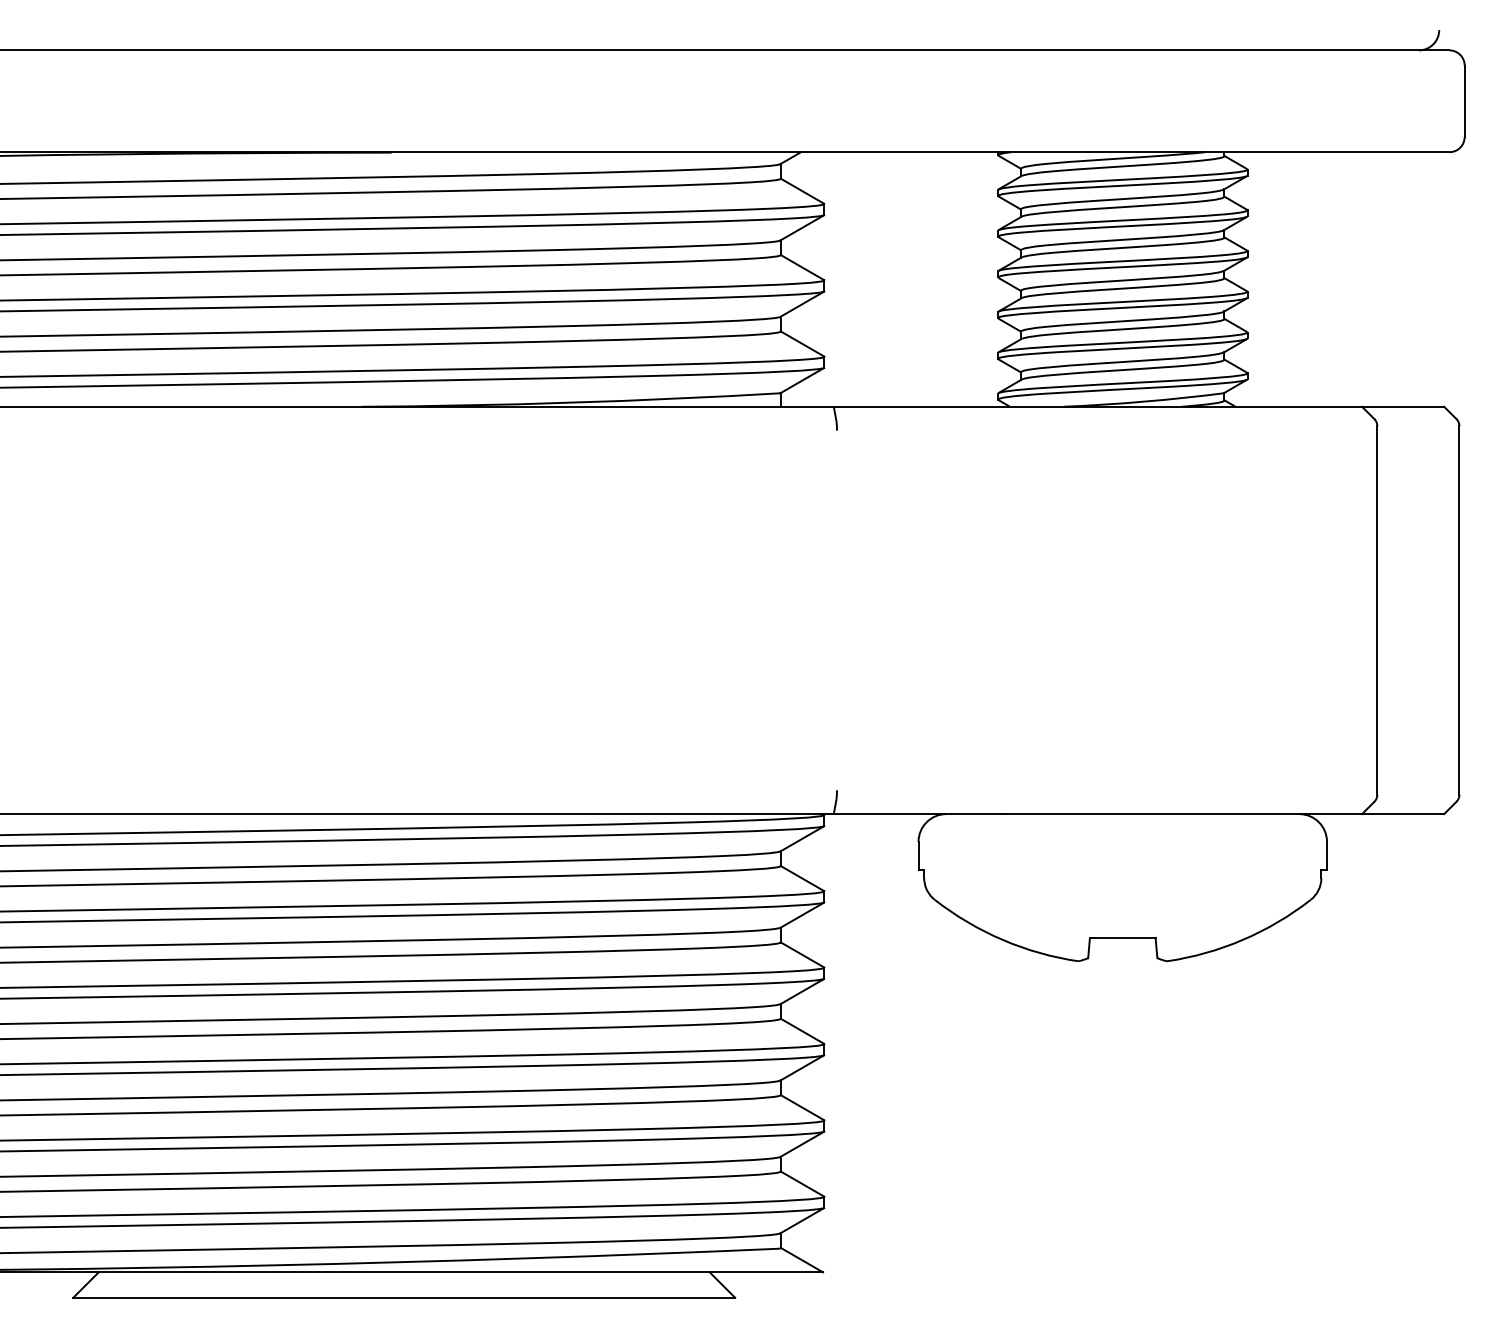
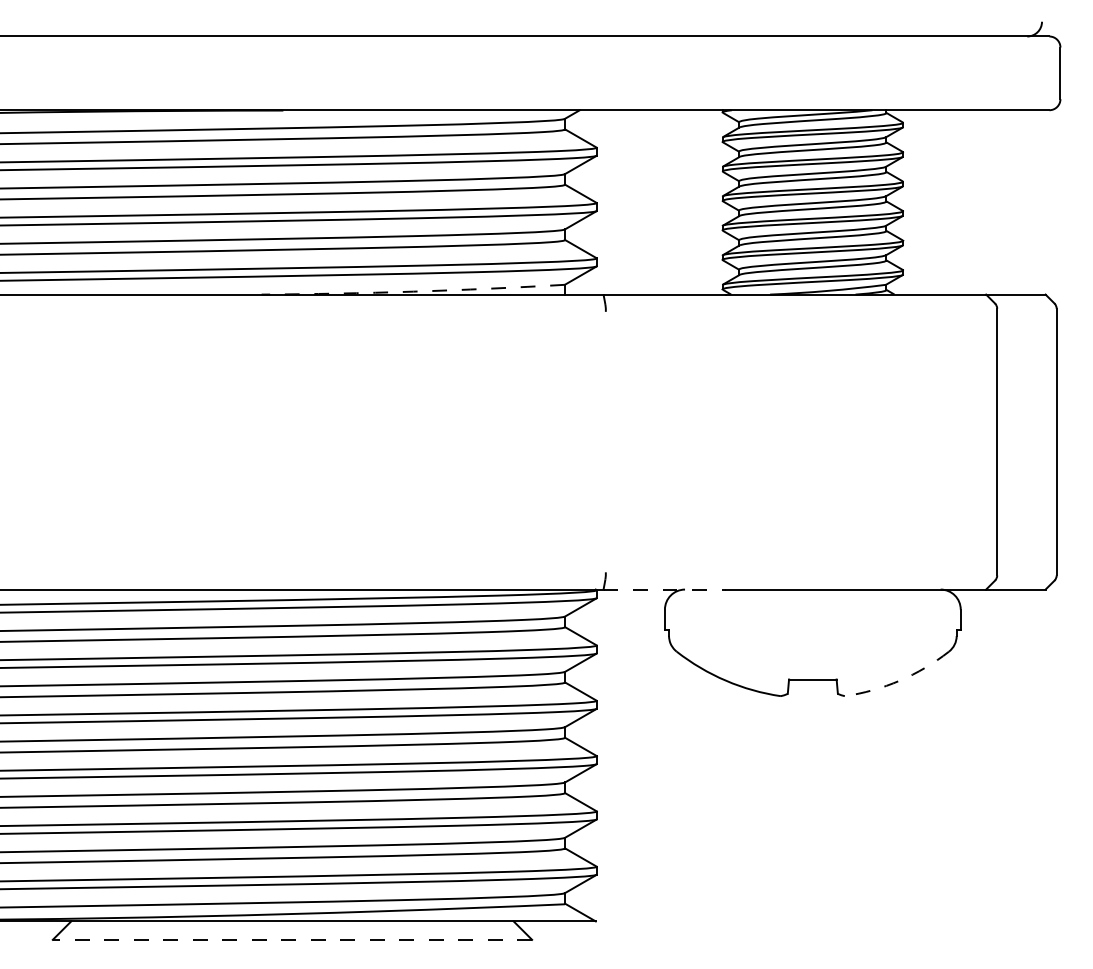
arc: (571, 402) -> (413, 291), solid -> dashed
line: (918, 814) -> (664, 589), solid -> dashed
arc: (1242, 939) -> (899, 680), solid -> dashed
line: (404, 1297) -> (292, 939), solid -> dashed

